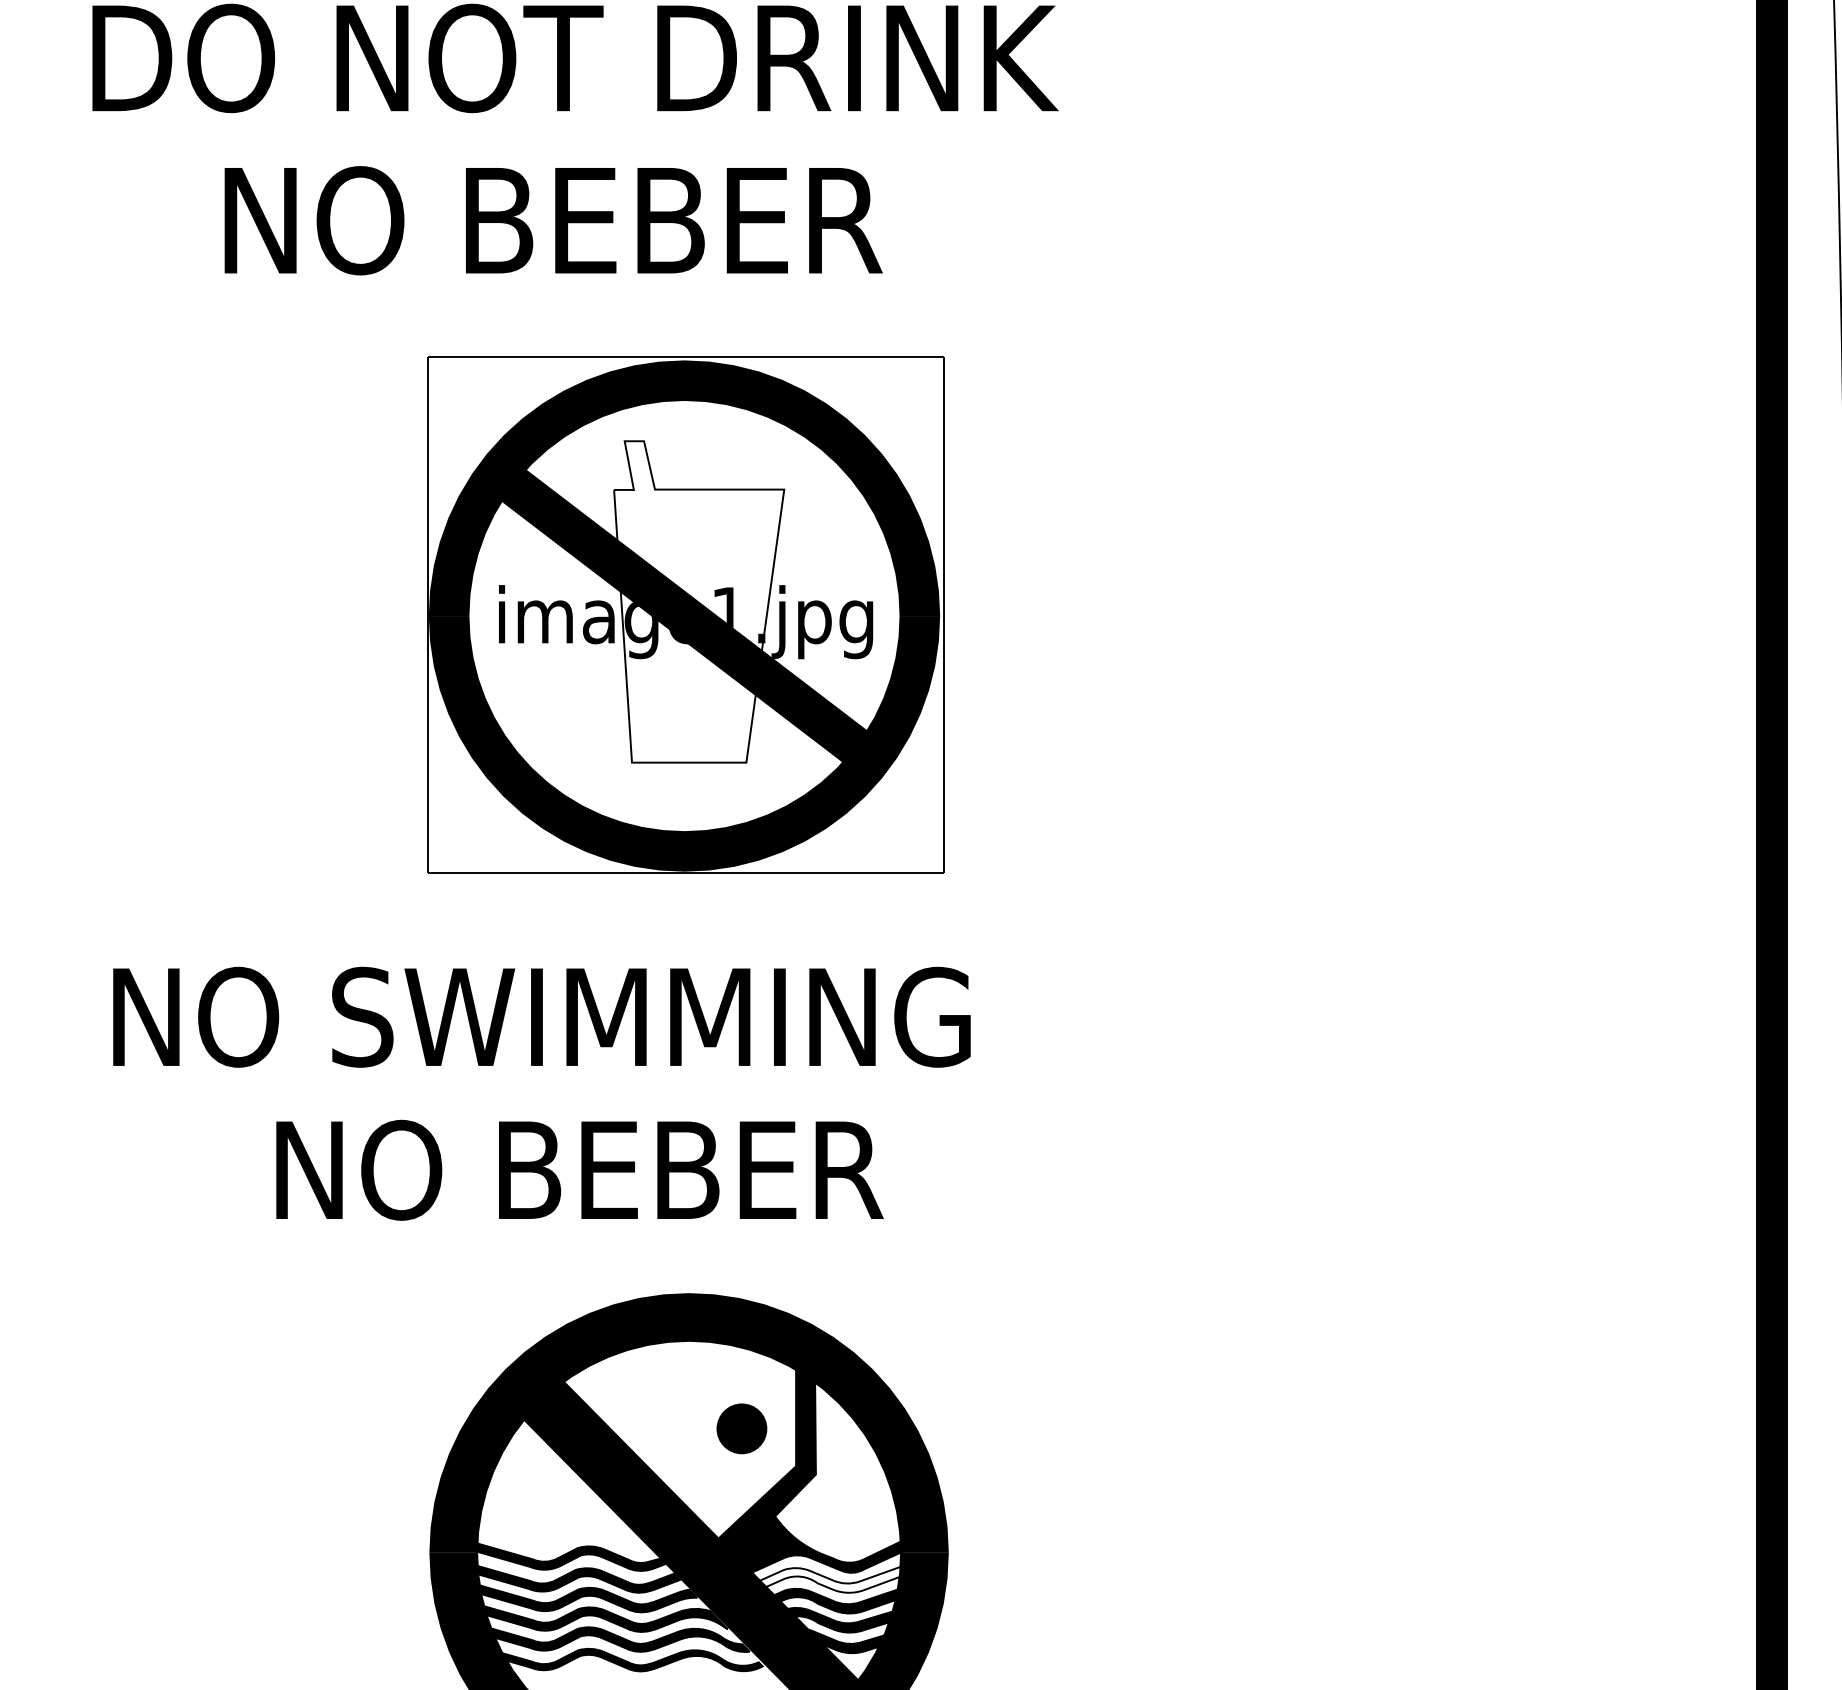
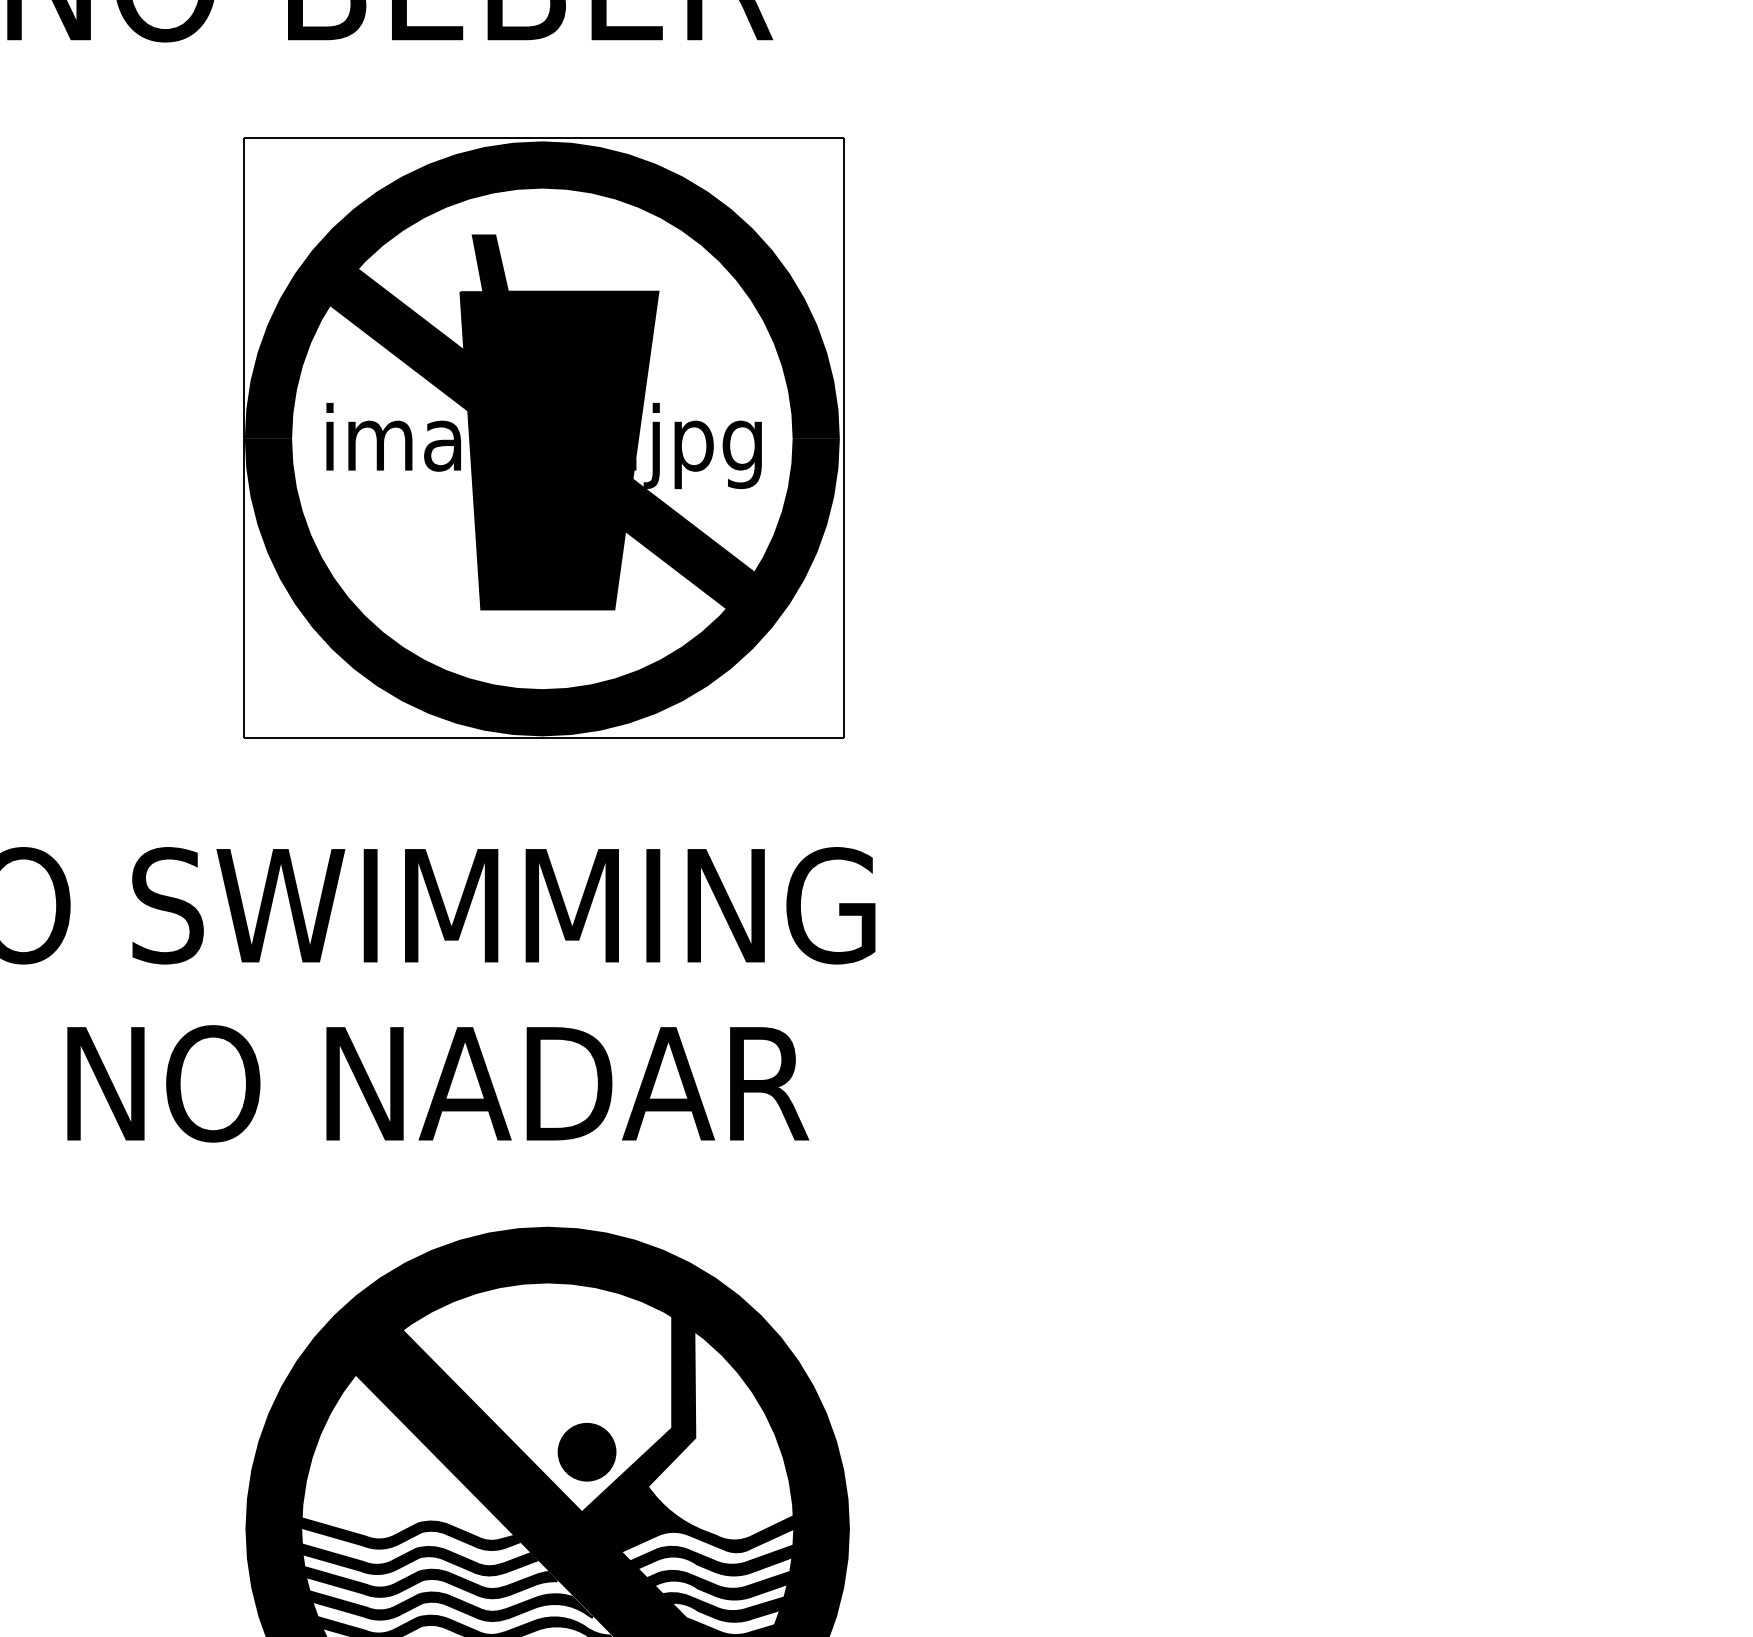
fill: (699, 601) -> (559, 421), added
text: (711, 1169) -> (573, 1082), NO BEBER -> NO NADAR
part: (741, 1428) -> (586, 1451), moved
fill: (835, 1576) -> (718, 1556), added

